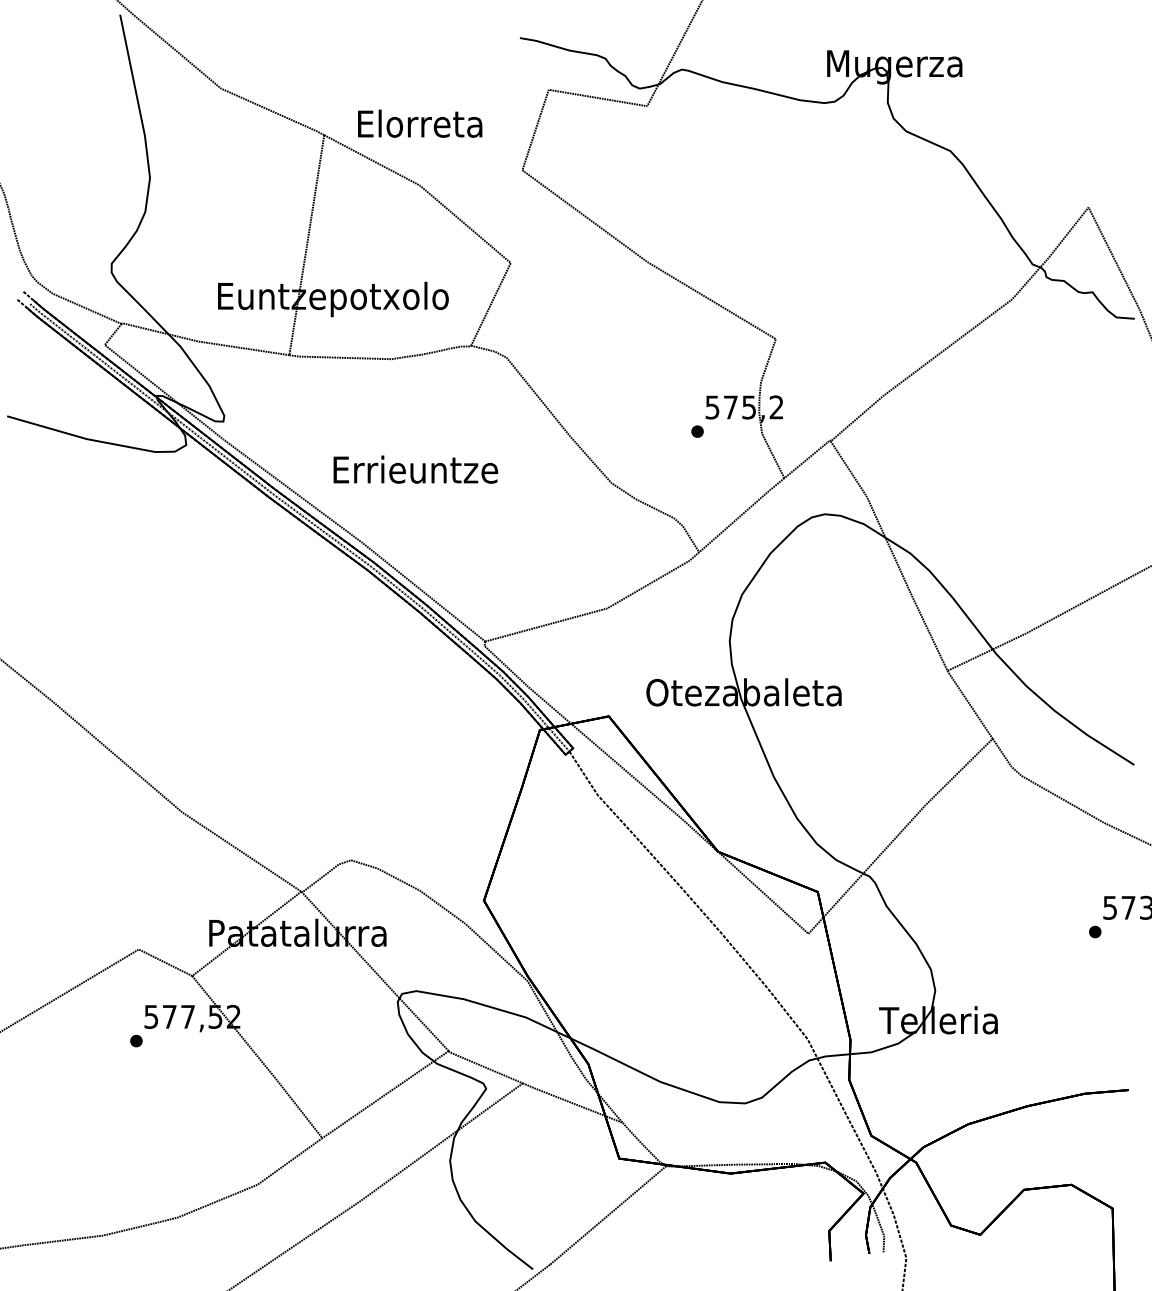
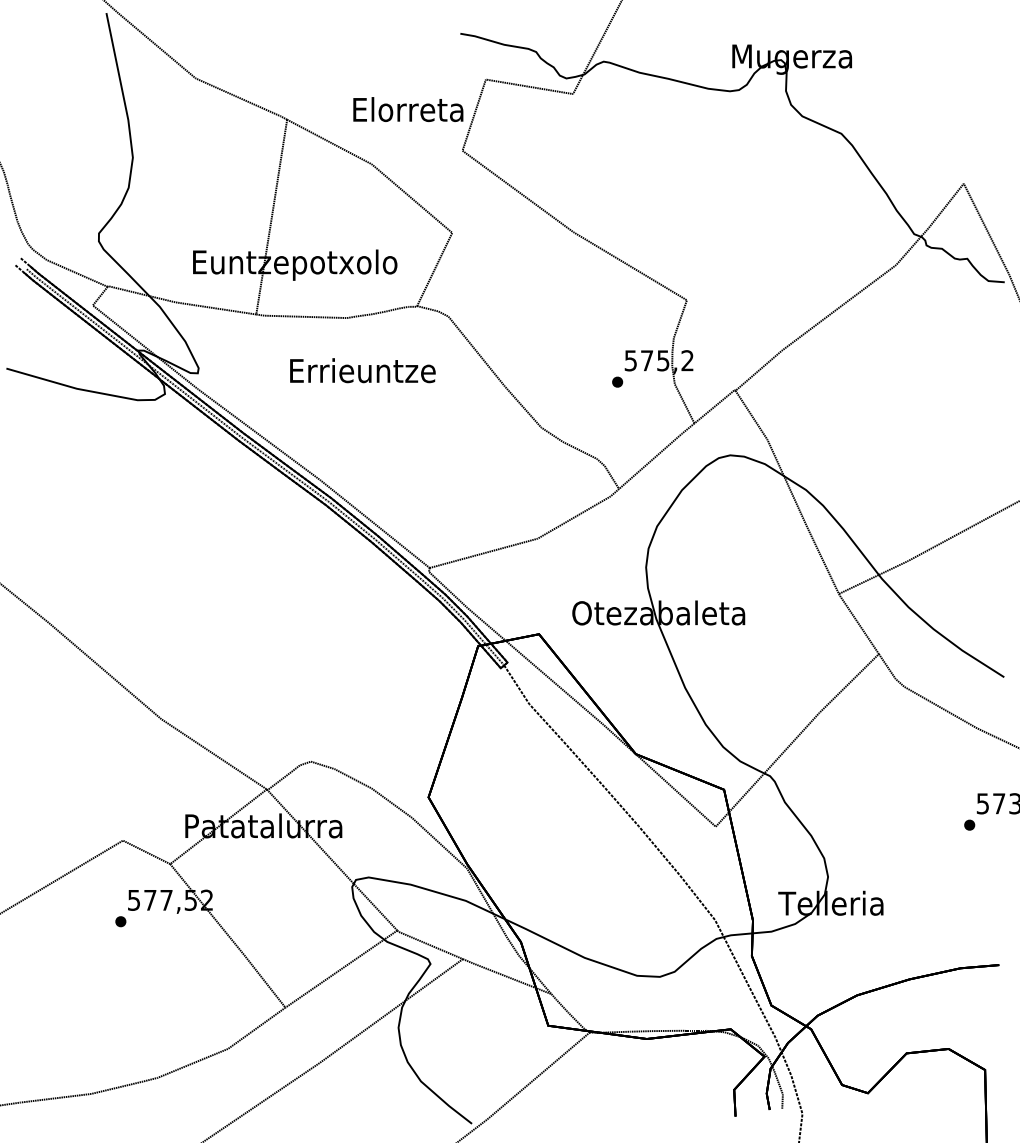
text: (420, 123) -> (408, 109), moved
text: (415, 469) -> (362, 370), moved

